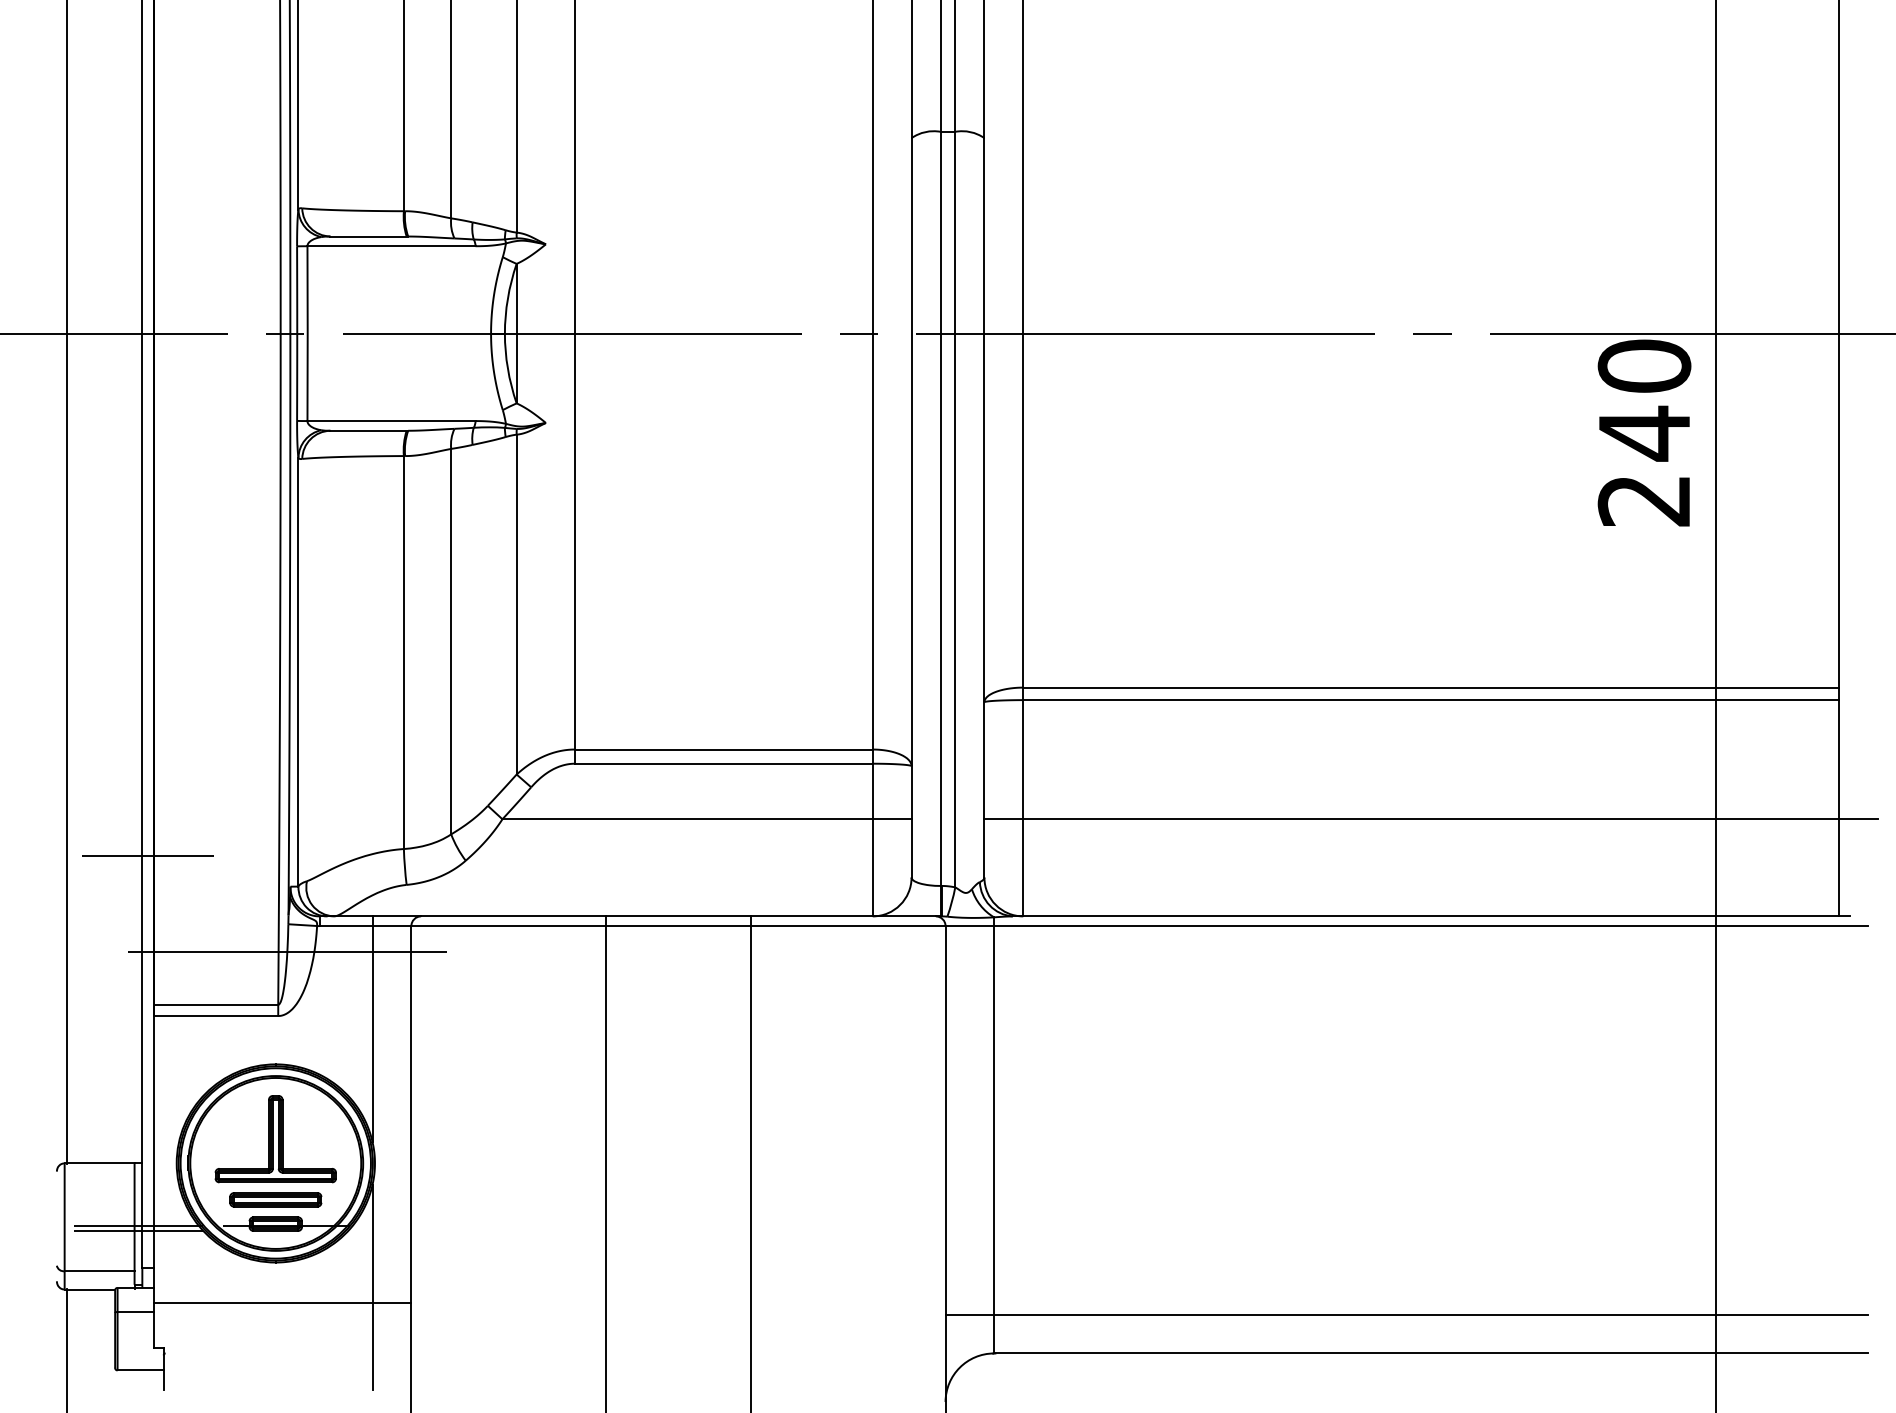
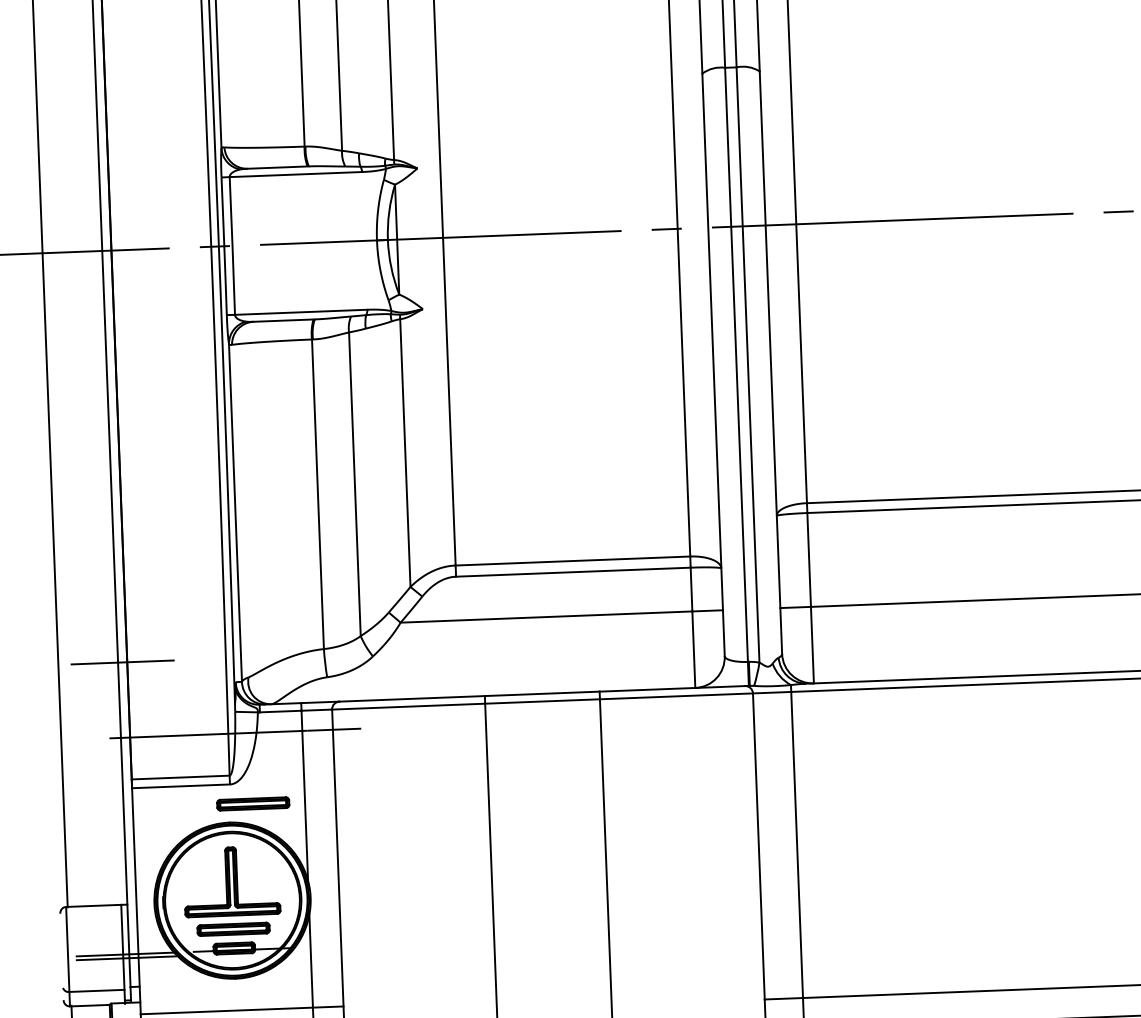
part: (306, 1041) -> (253, 803), added

